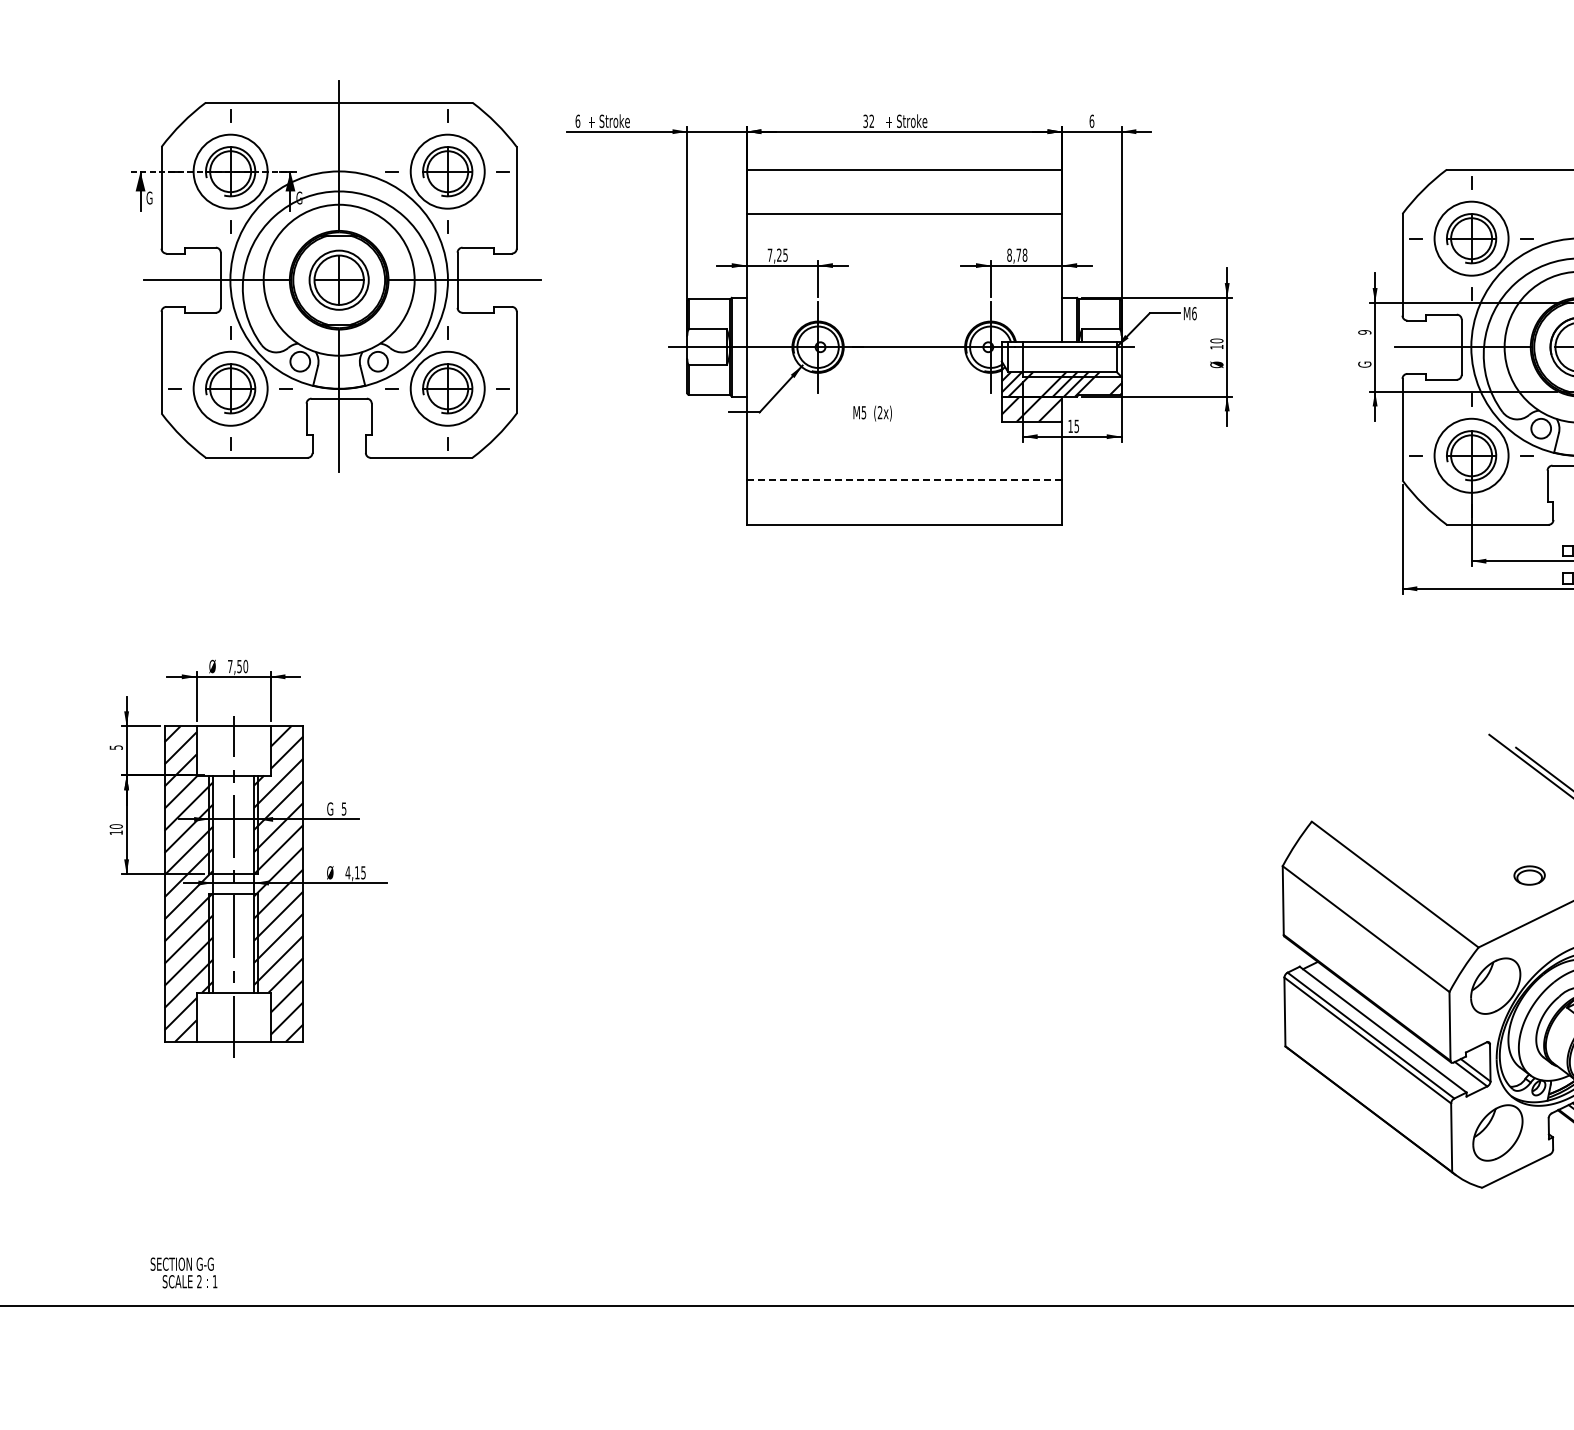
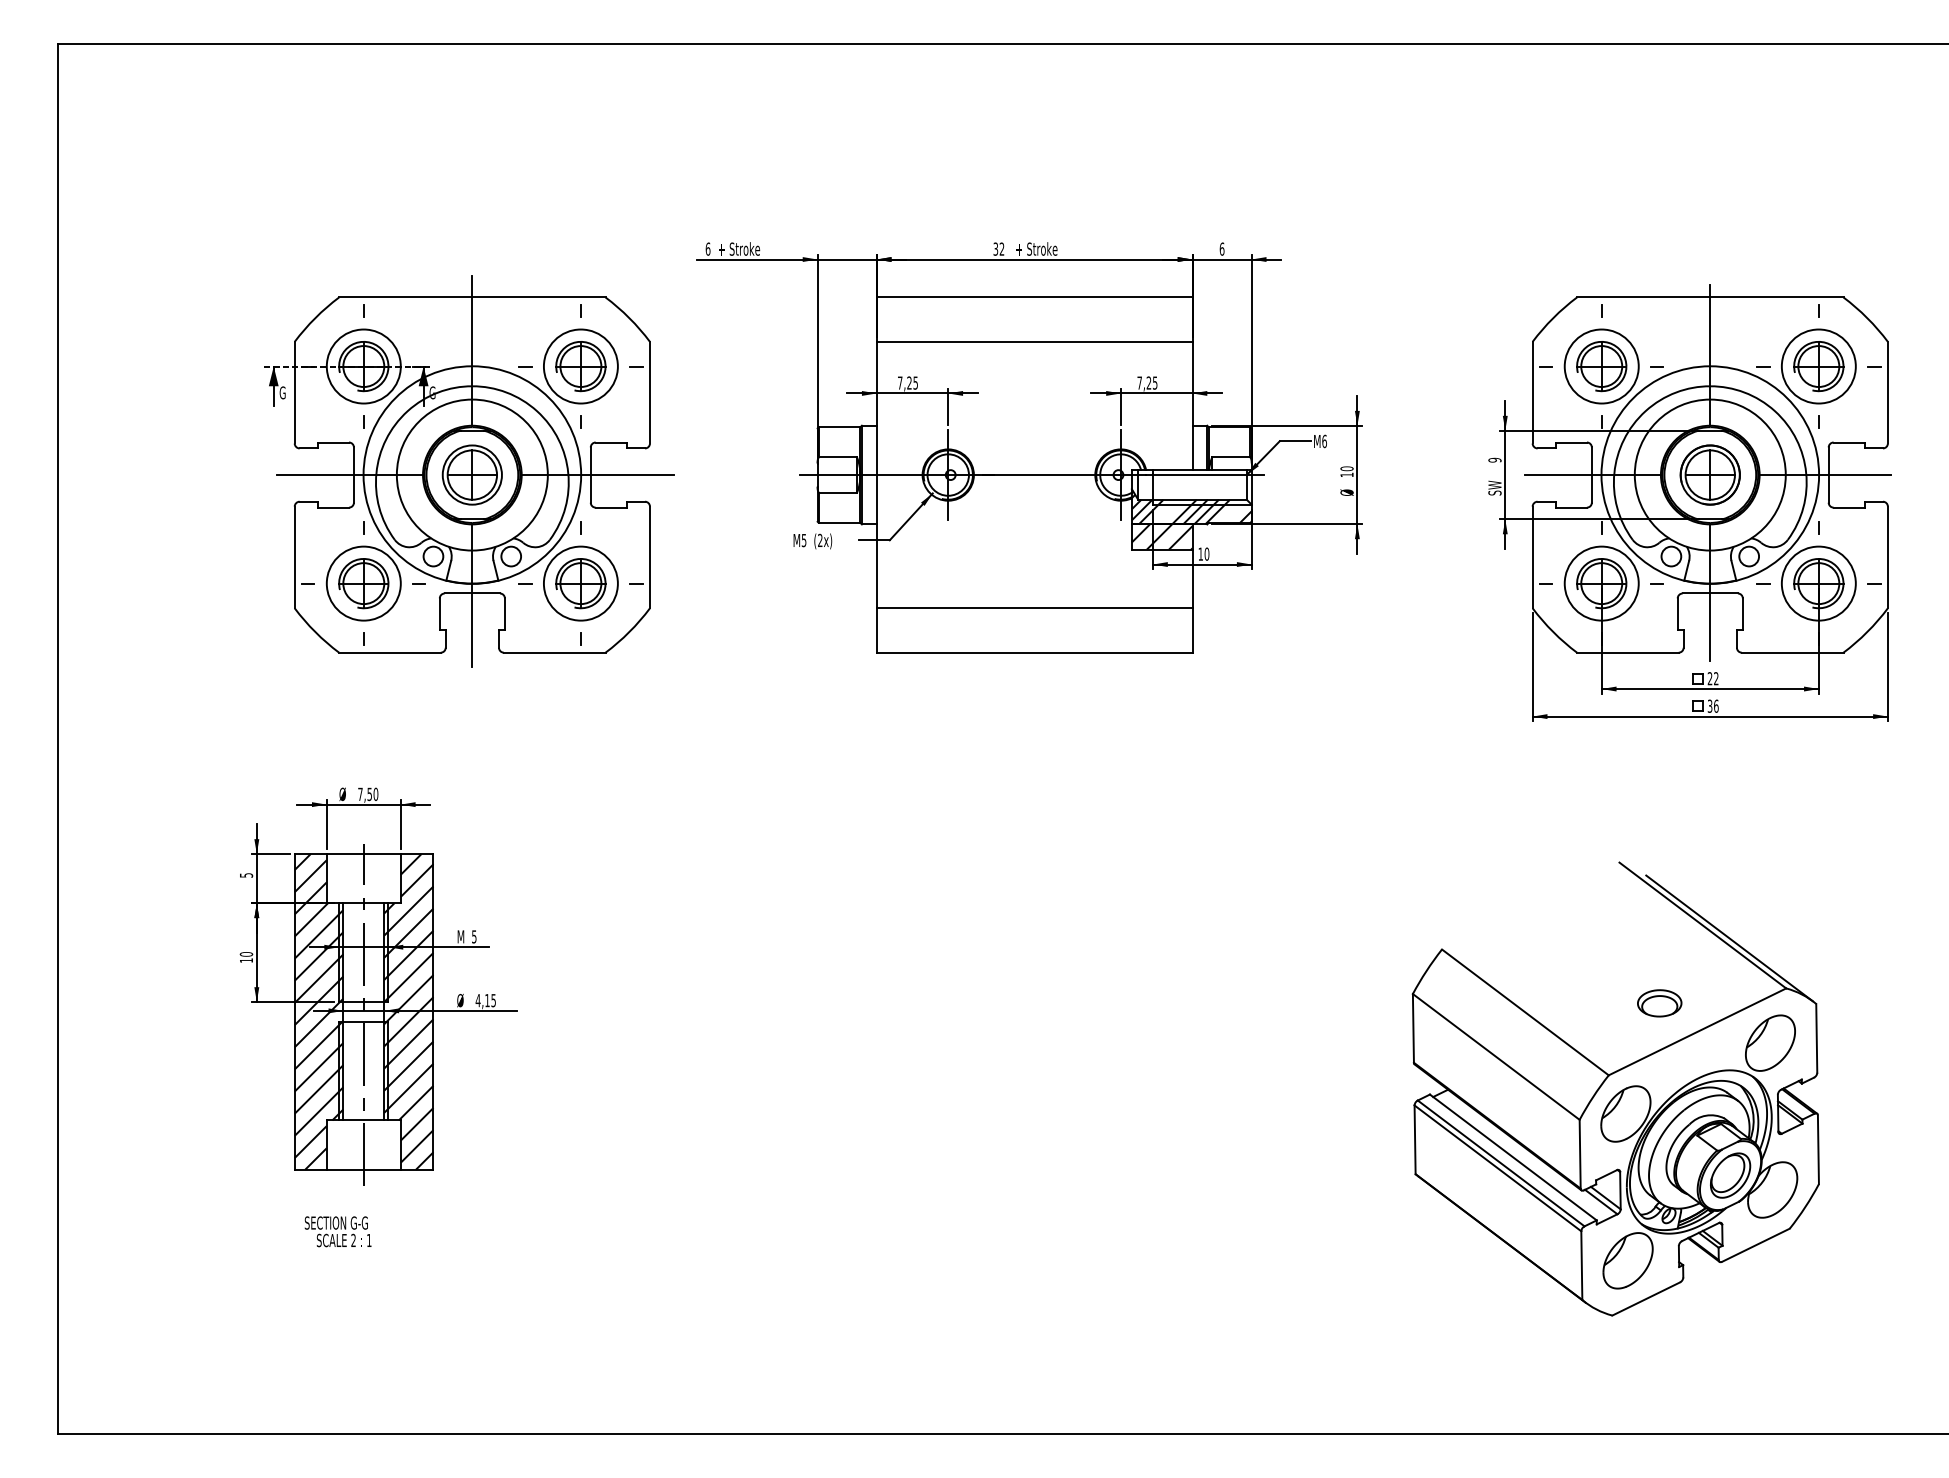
text: (1017, 254) -> (1147, 382), 8,78 -> 7,25
part: (336, 276) -> (469, 471), moved
text: (1364, 359) -> (1494, 487), G -> SW
text: (872, 413) -> (812, 541), moved
text: (1076, 425) -> (1206, 553), 15 -> 10
line: (904, 480) -> (1034, 608), dashed -> solid
text: (330, 808) -> (460, 936), G -> M
part: (1529, 875) -> (1659, 1003), size x1.43
text: (183, 1272) -> (337, 1231), moved

